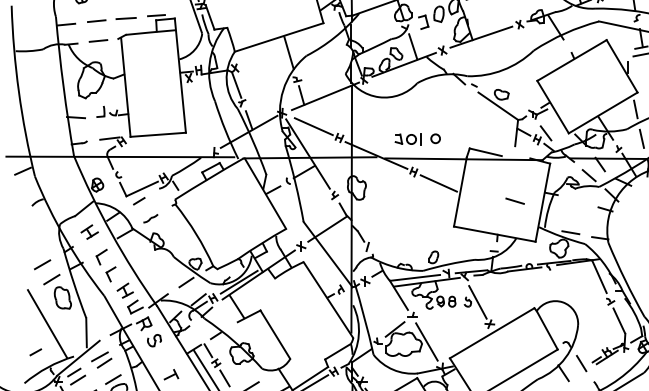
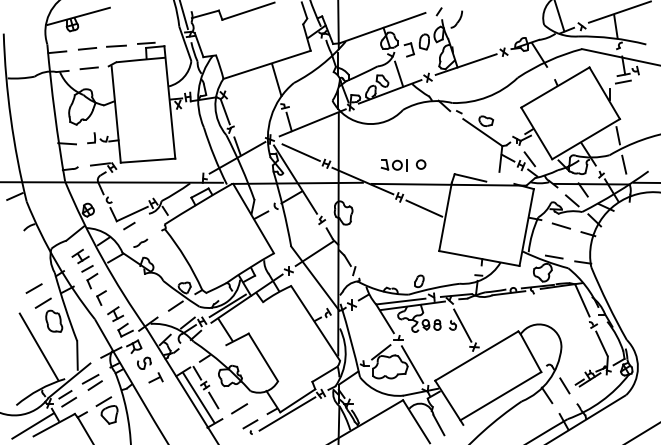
line: (514, 200) -> (560, 225), moved
line: (35, 351) -> (87, 268), moved
part: (170, 374) -> (155, 377), moved

